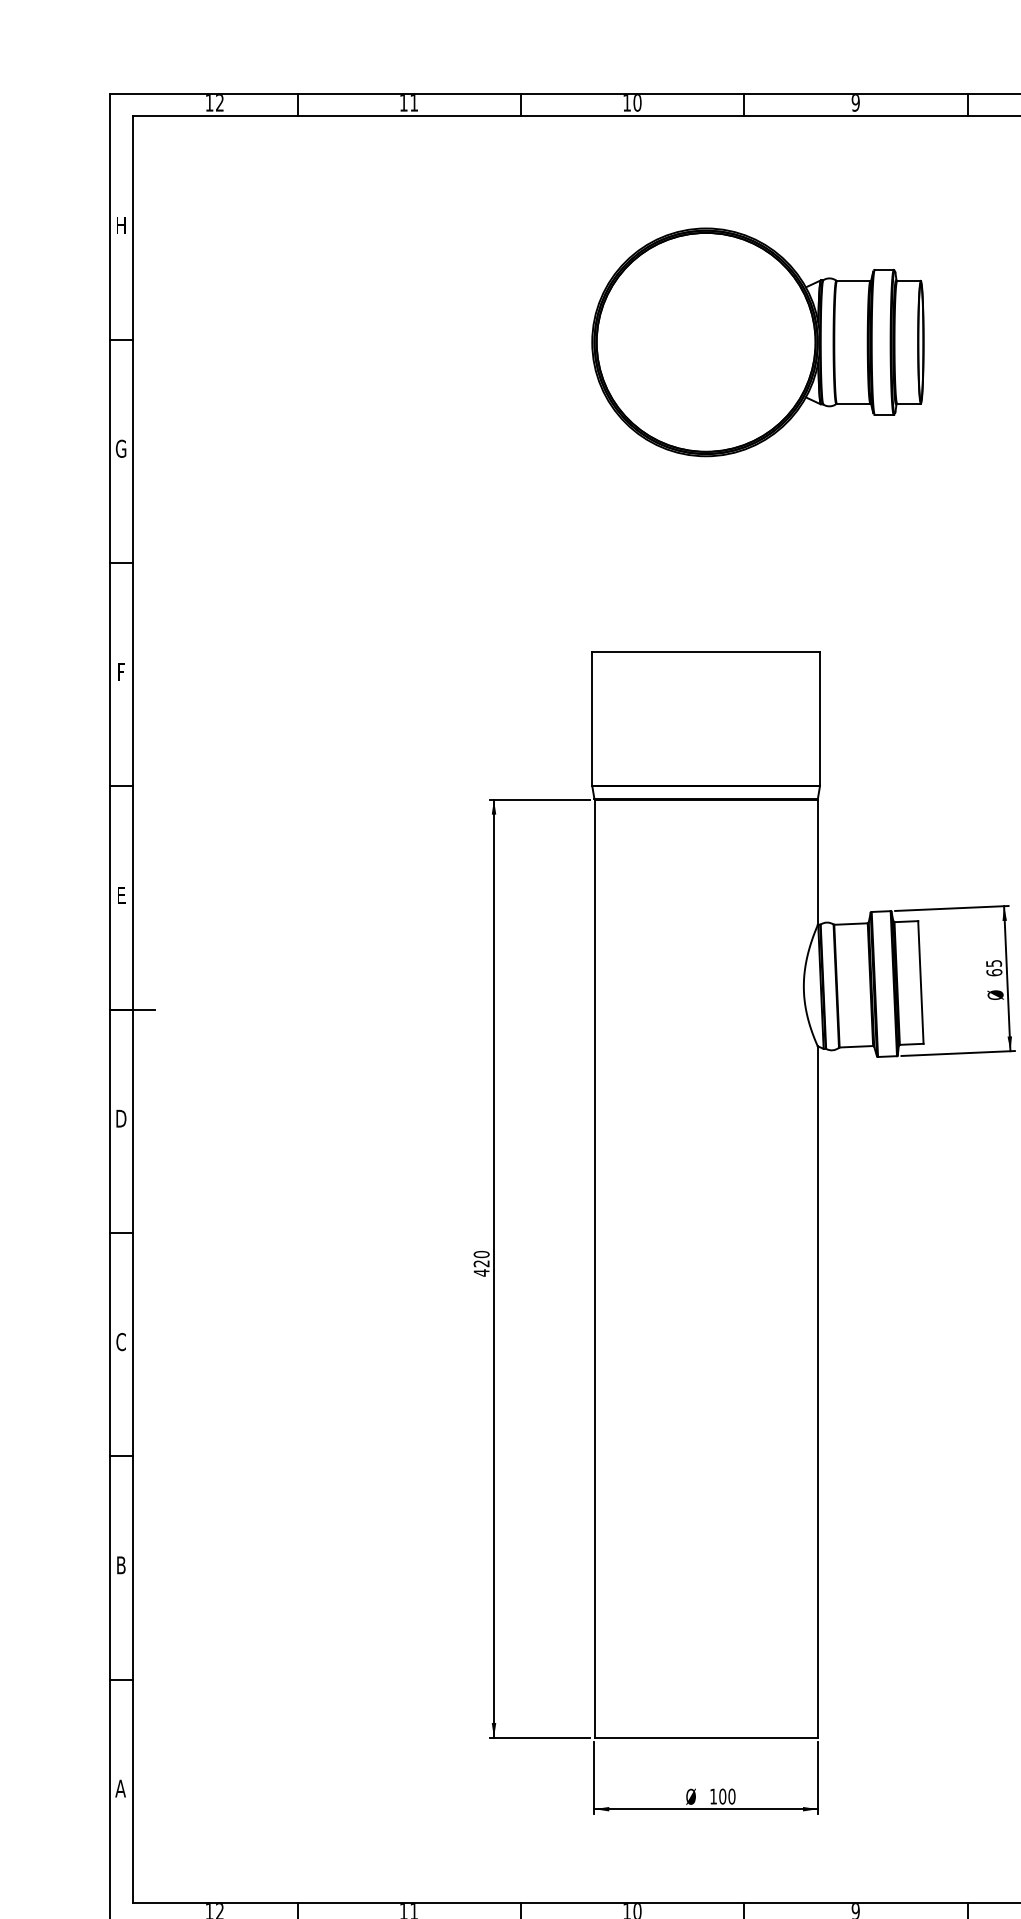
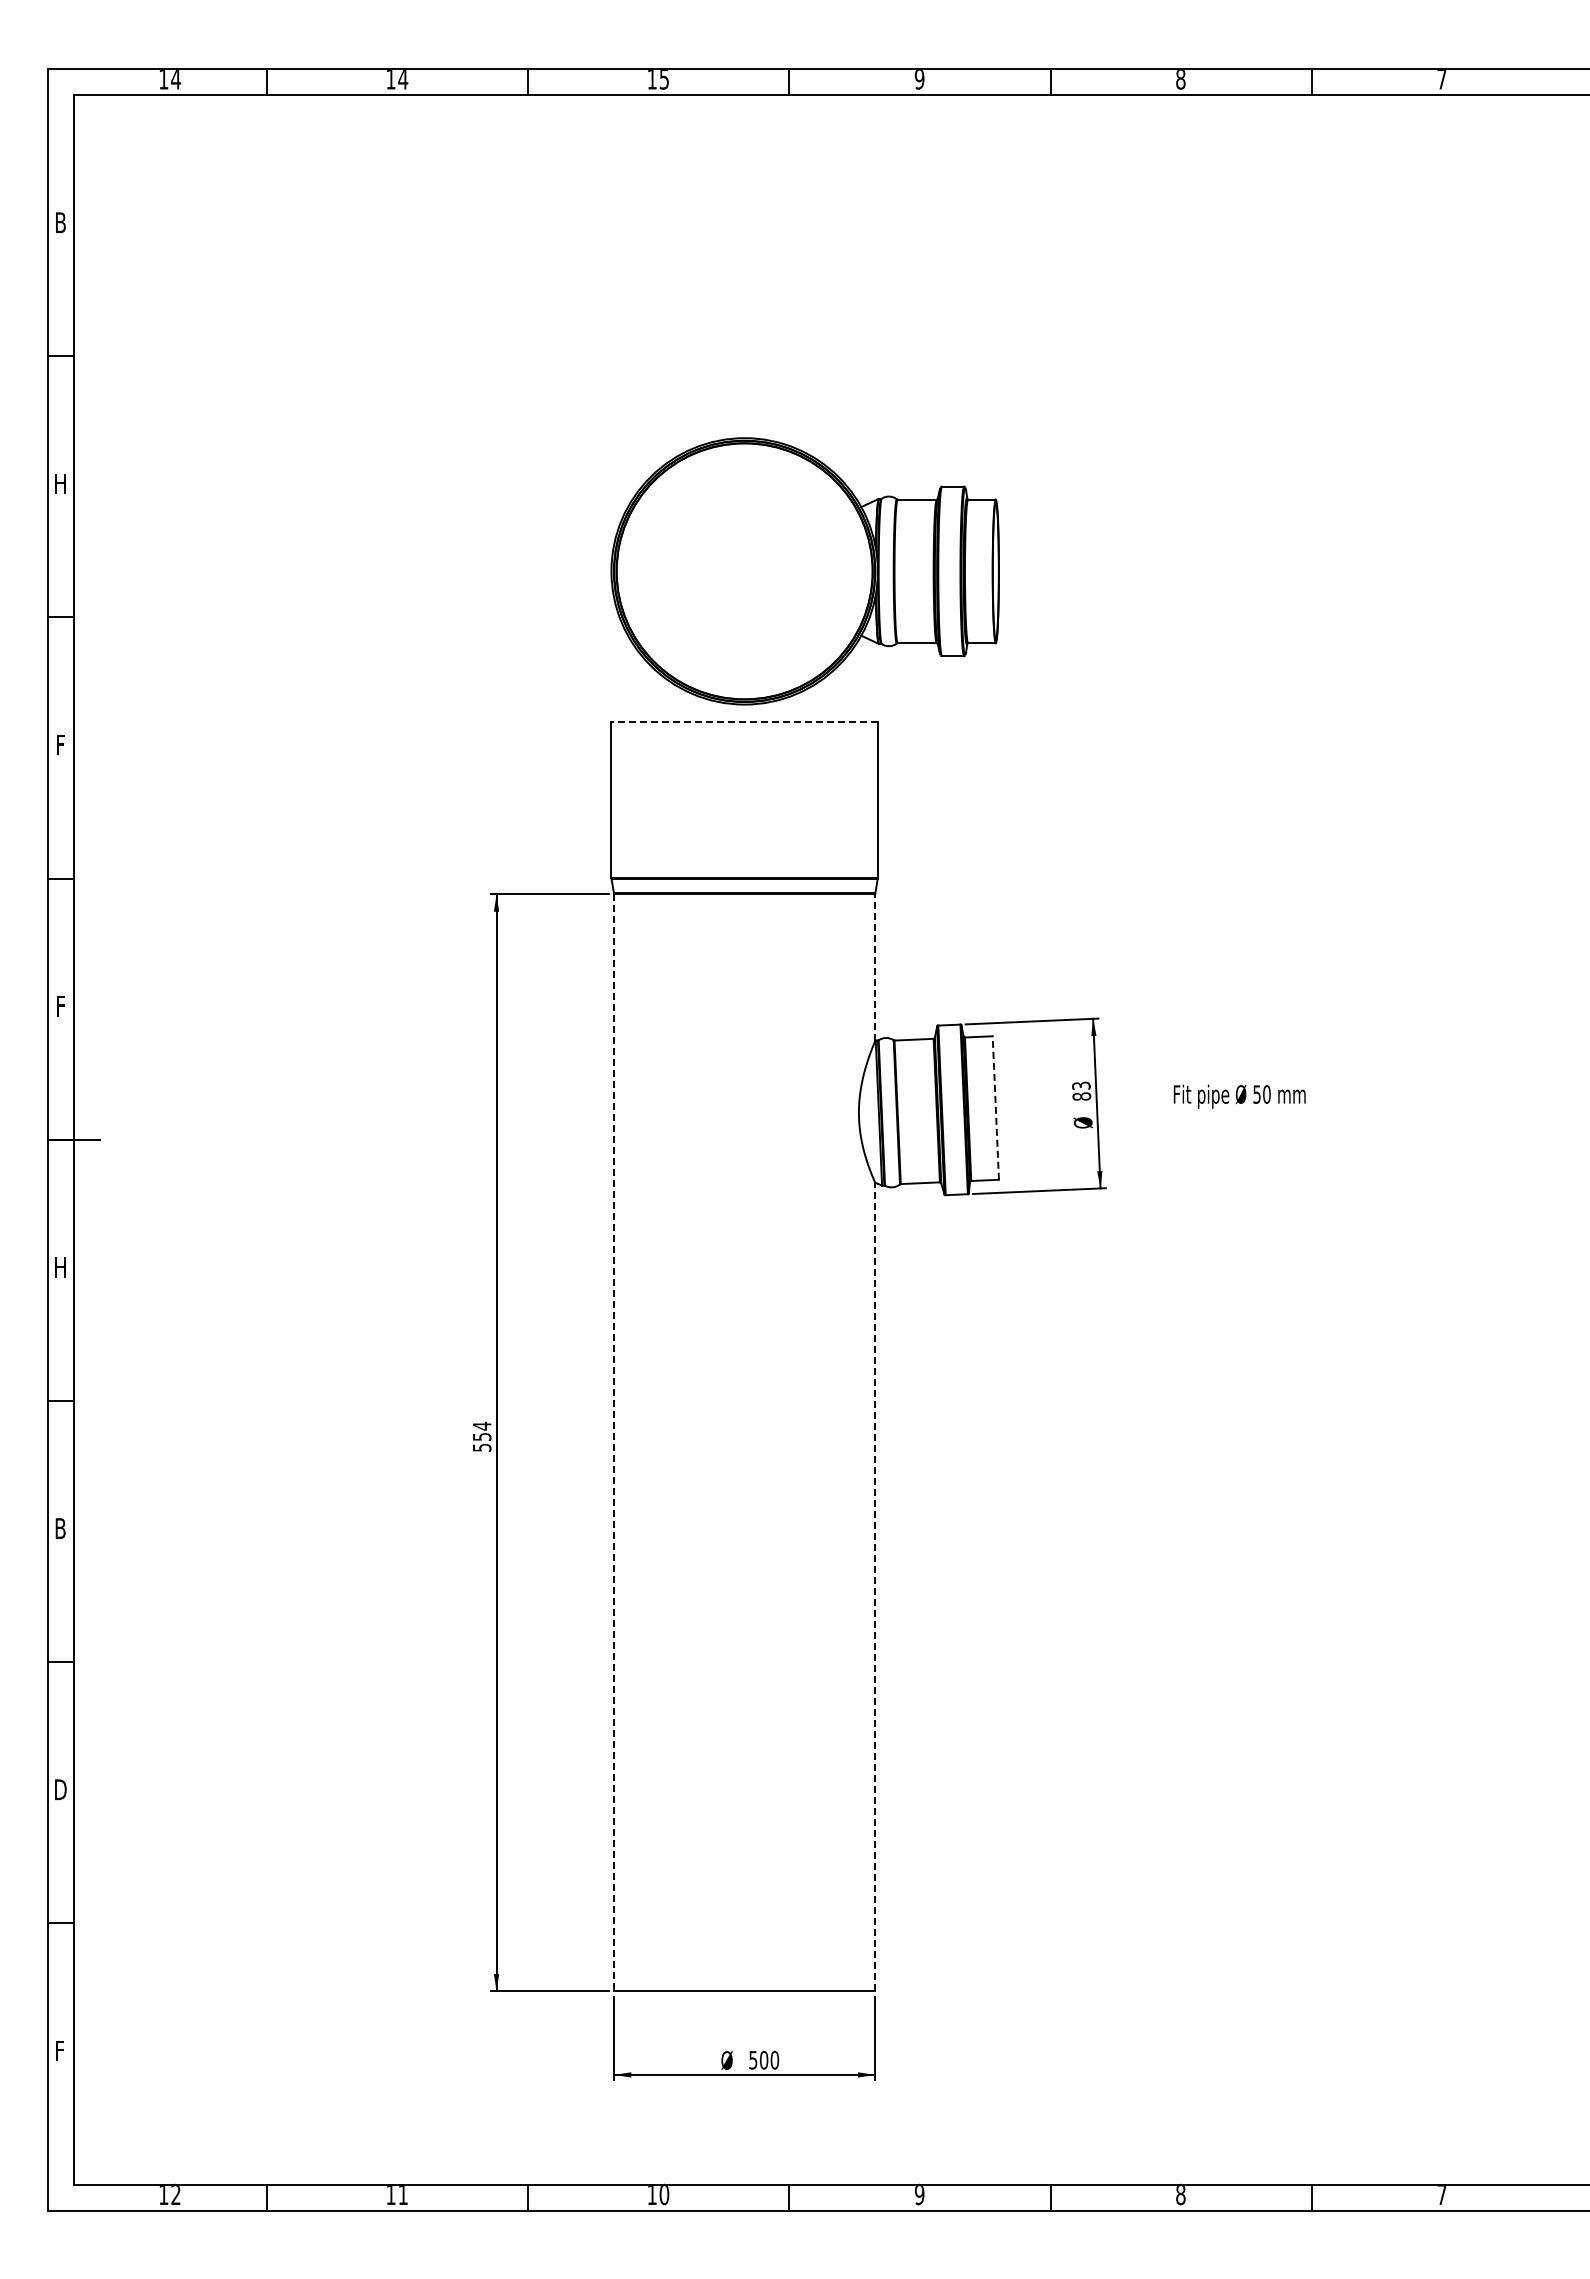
text: (220, 103) -> (176, 79), 12 -> 14
text: (414, 103) -> (403, 79), 11 -> 14
text: (637, 103) -> (664, 79), 10 -> 15
text: (121, 225) -> (60, 222), H -> B
part: (757, 342) -> (804, 571), moved
text: (121, 448) -> (60, 483), G -> H
line: (706, 651) -> (744, 721), solid -> dashed
line: (818, 862) -> (875, 967), solid -> dashed
text: (122, 896) -> (61, 1007), E -> F
text: (994, 967) -> (1081, 1090), 65 -> 83
line: (920, 982) -> (995, 1108), solid -> dashed
text: (121, 1118) -> (60, 1267), D -> H
text: (481, 1263) -> (481, 1436), 420 -> 554
line: (594, 1269) -> (614, 1443), solid -> dashed
text: (121, 1341) -> (60, 1528), C -> B
line: (818, 1391) -> (875, 1586), solid -> dashed
text: (121, 1565) -> (60, 1789), B -> D
text: (120, 1788) -> (59, 2050), A -> F
text: (713, 1796) -> (753, 2060), 100 -> 500

